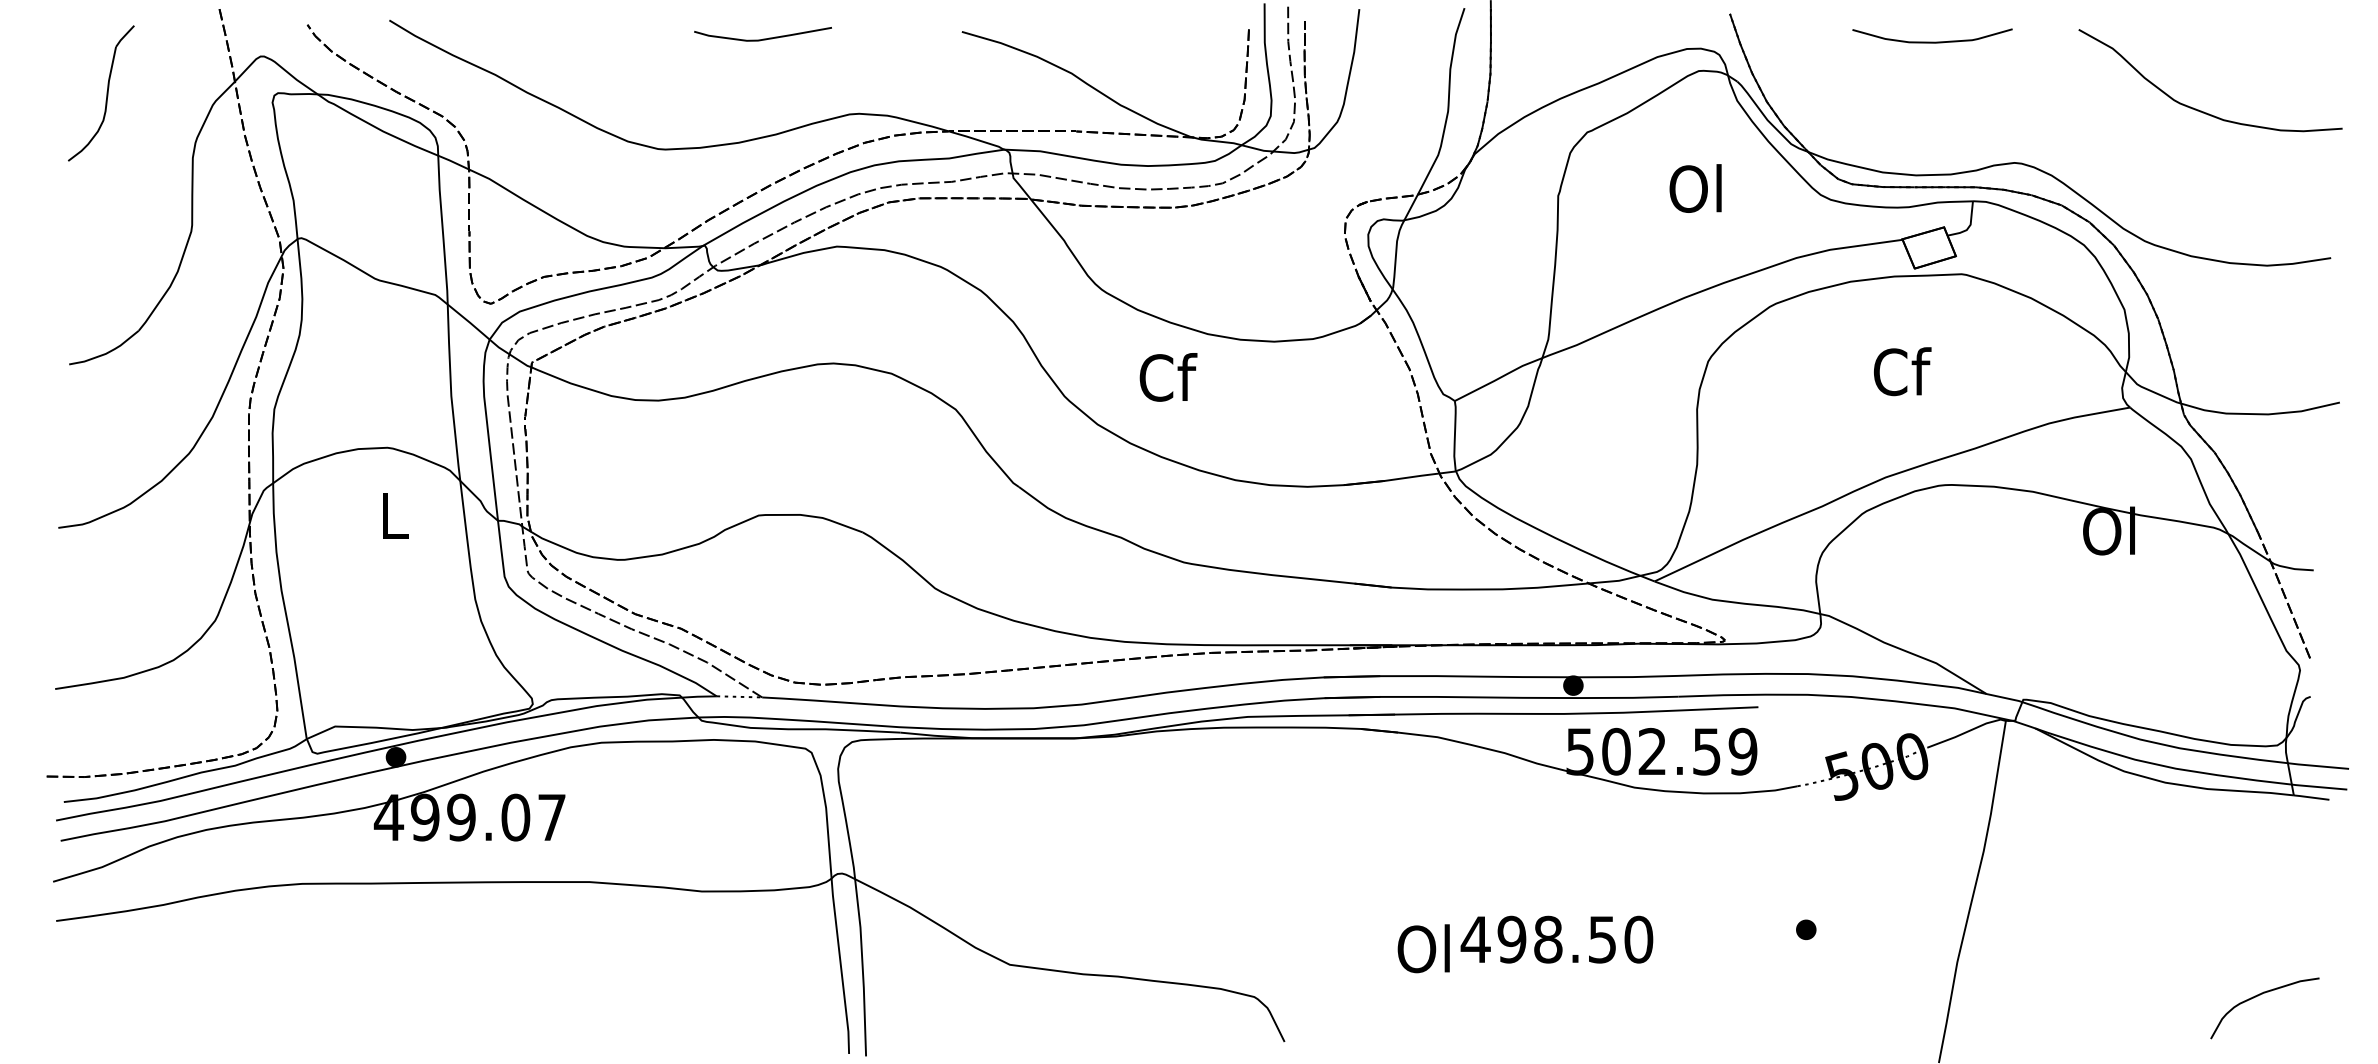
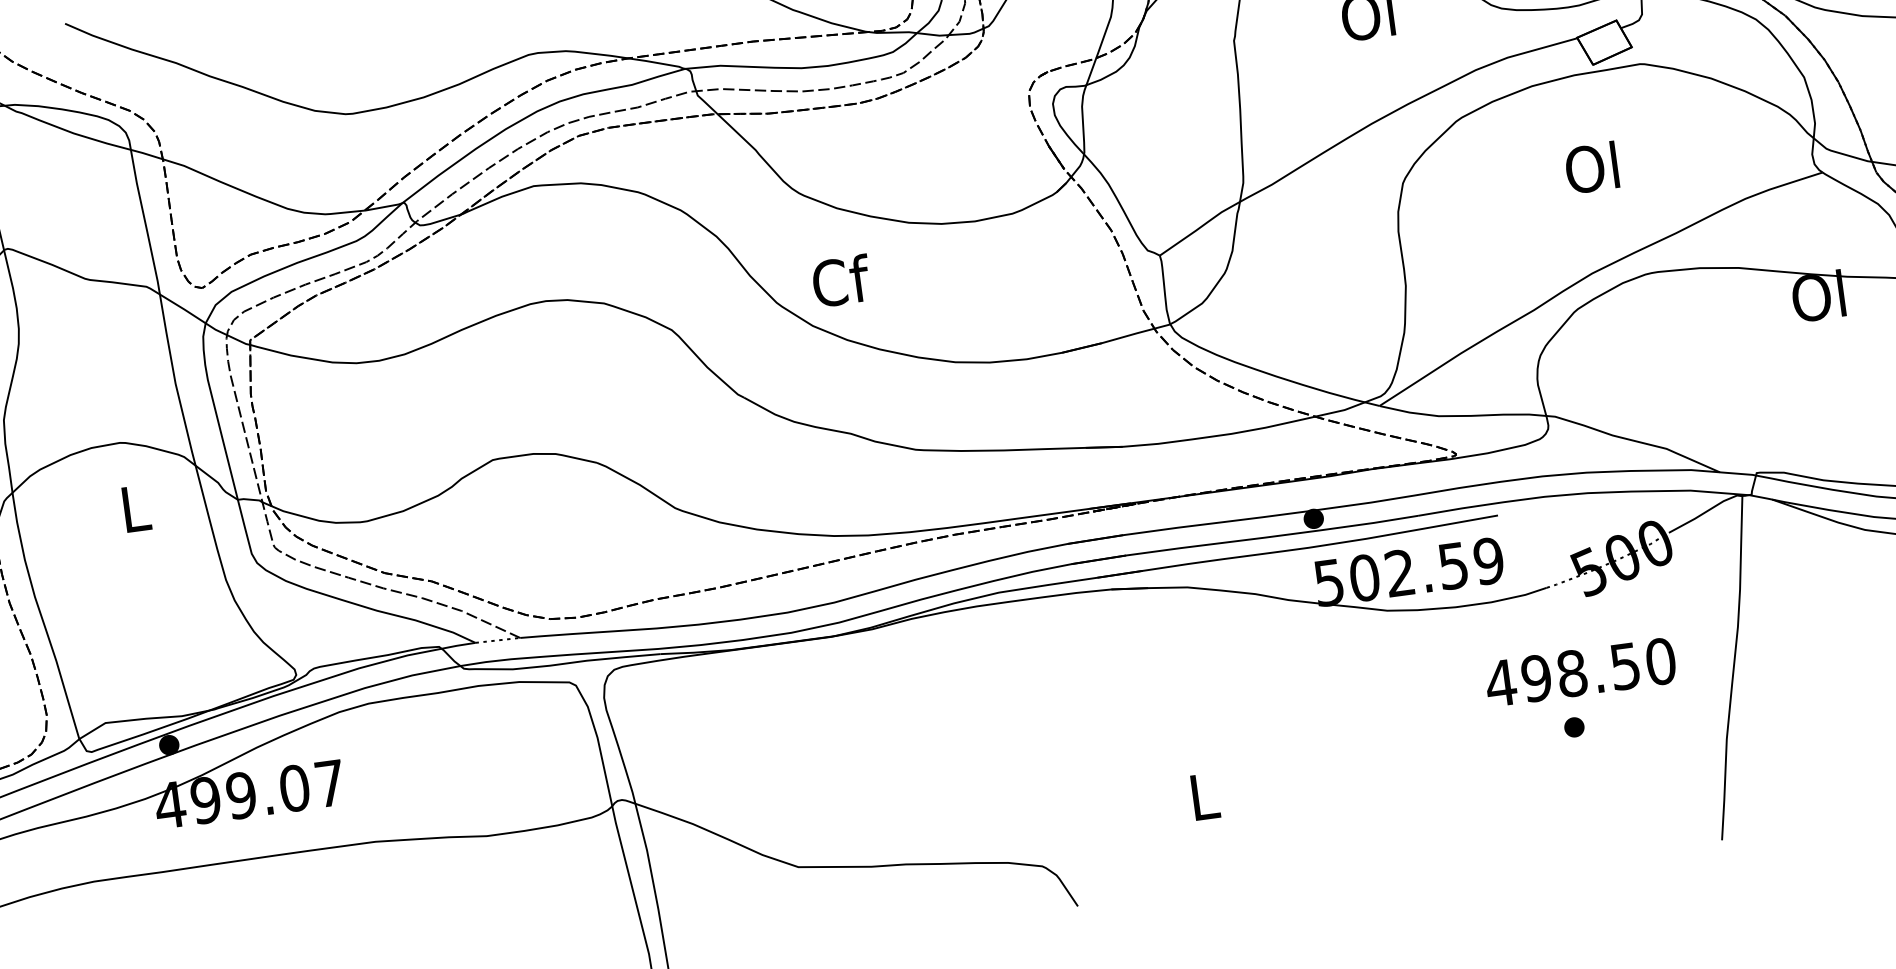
text: (1902, 371) -> (1594, 167), Cf -> Ol
text: (1168, 377) -> (841, 281), moved
text: (1556, 939) -> (1580, 672), moved
text: (1423, 948) -> (1201, 796), Ol -> L

